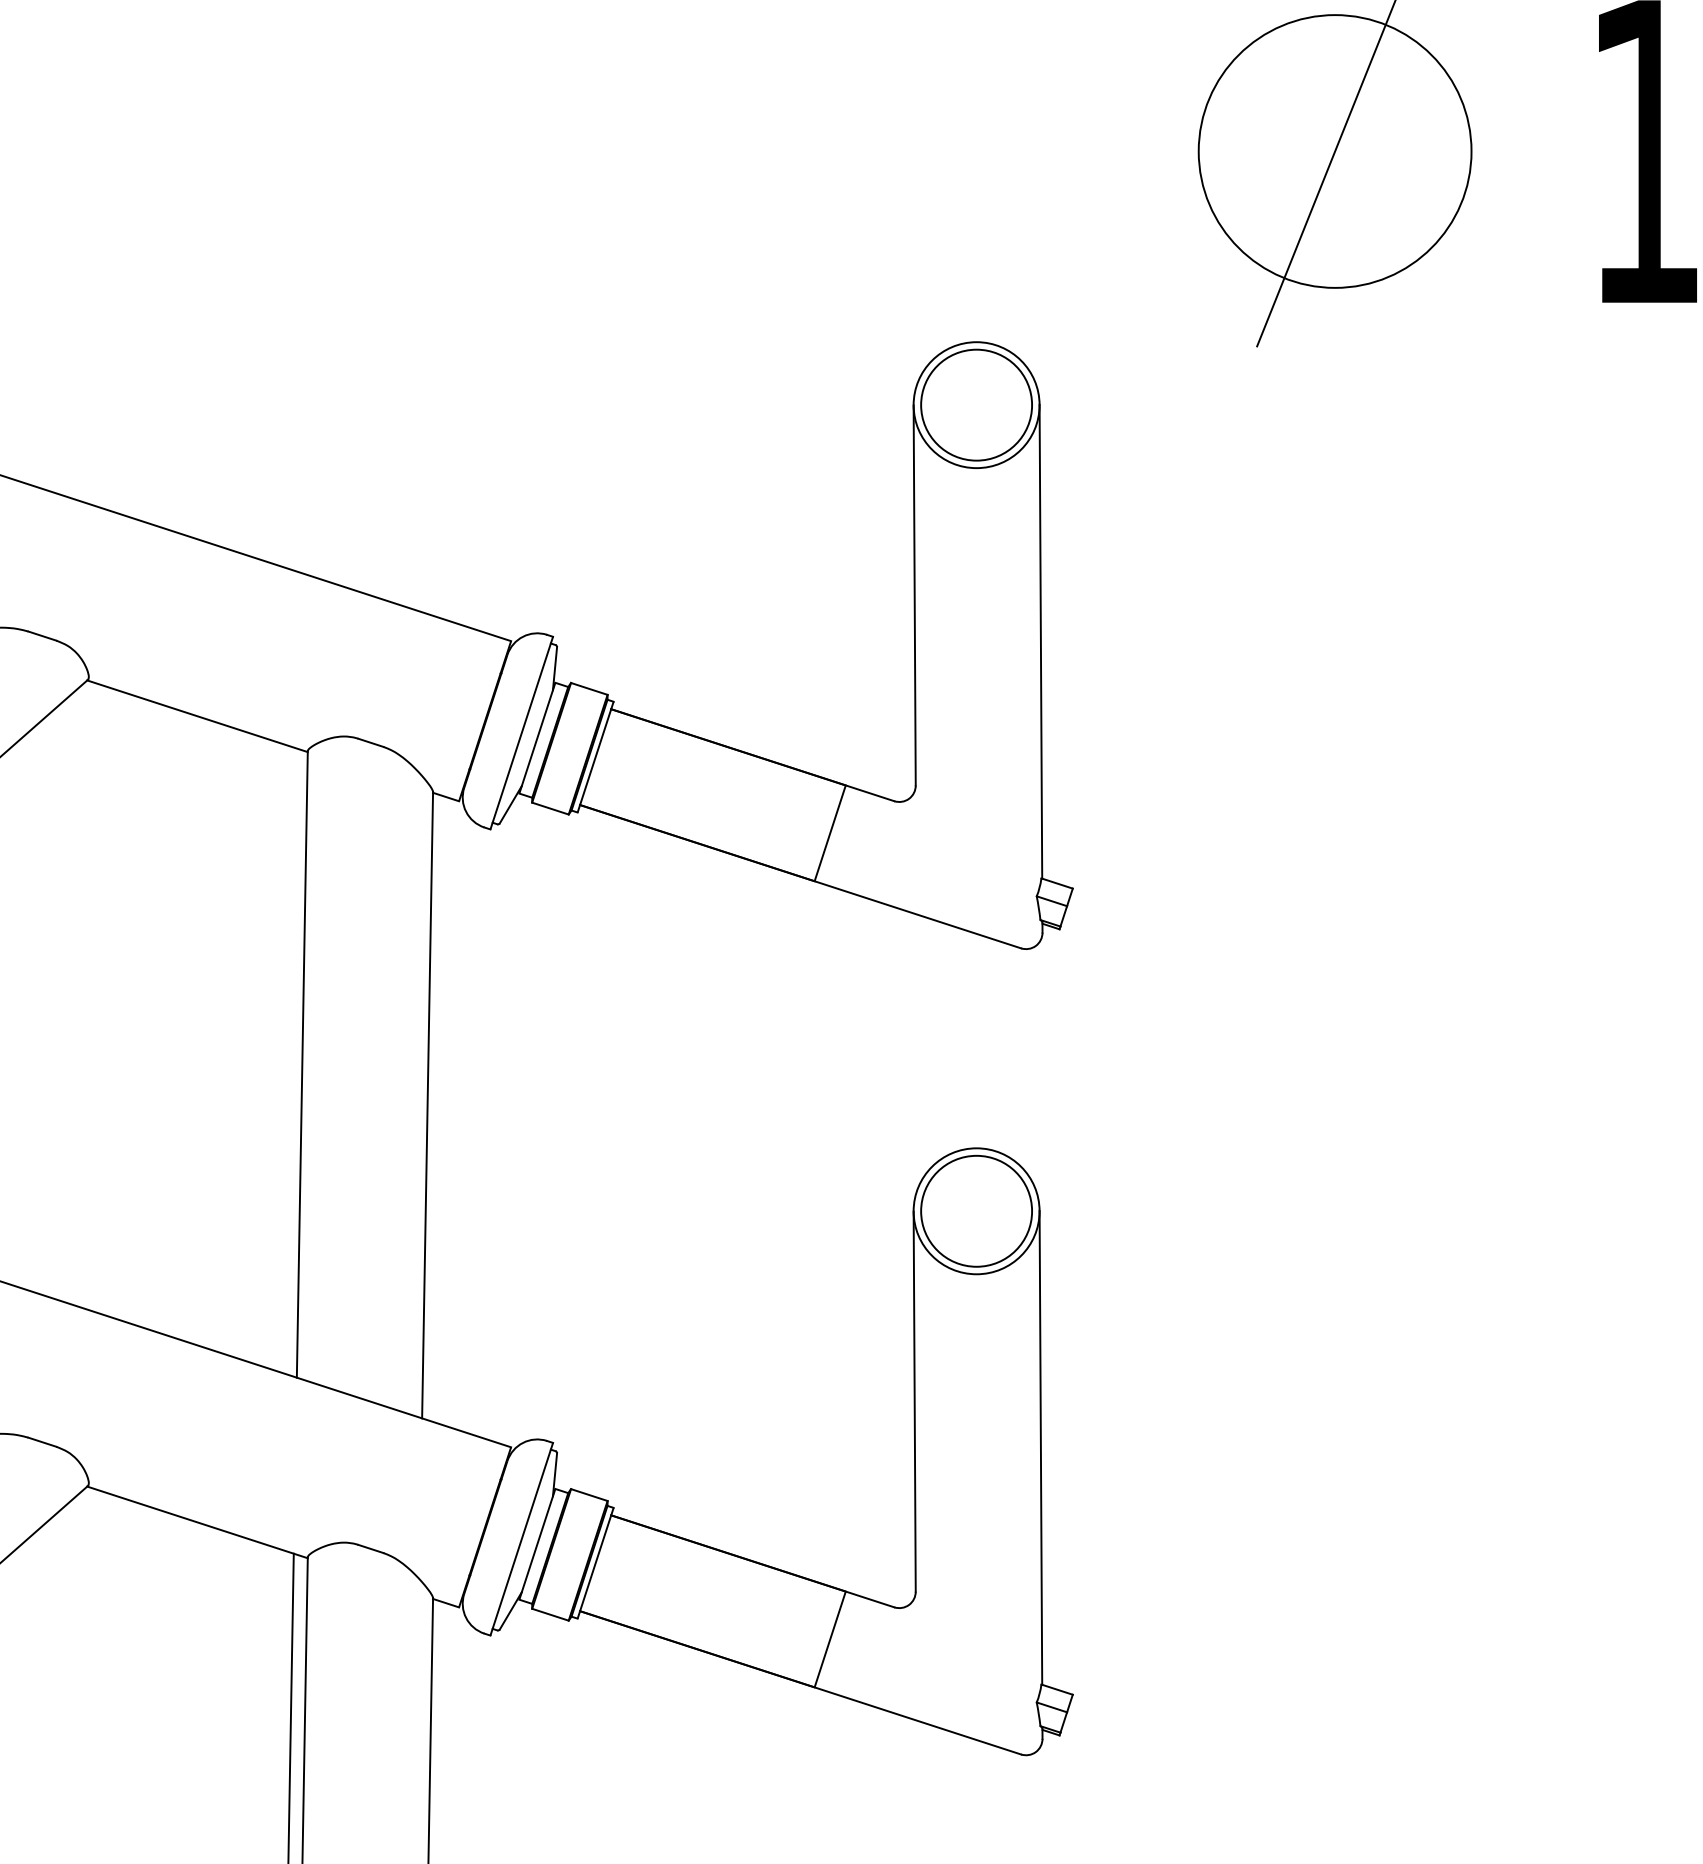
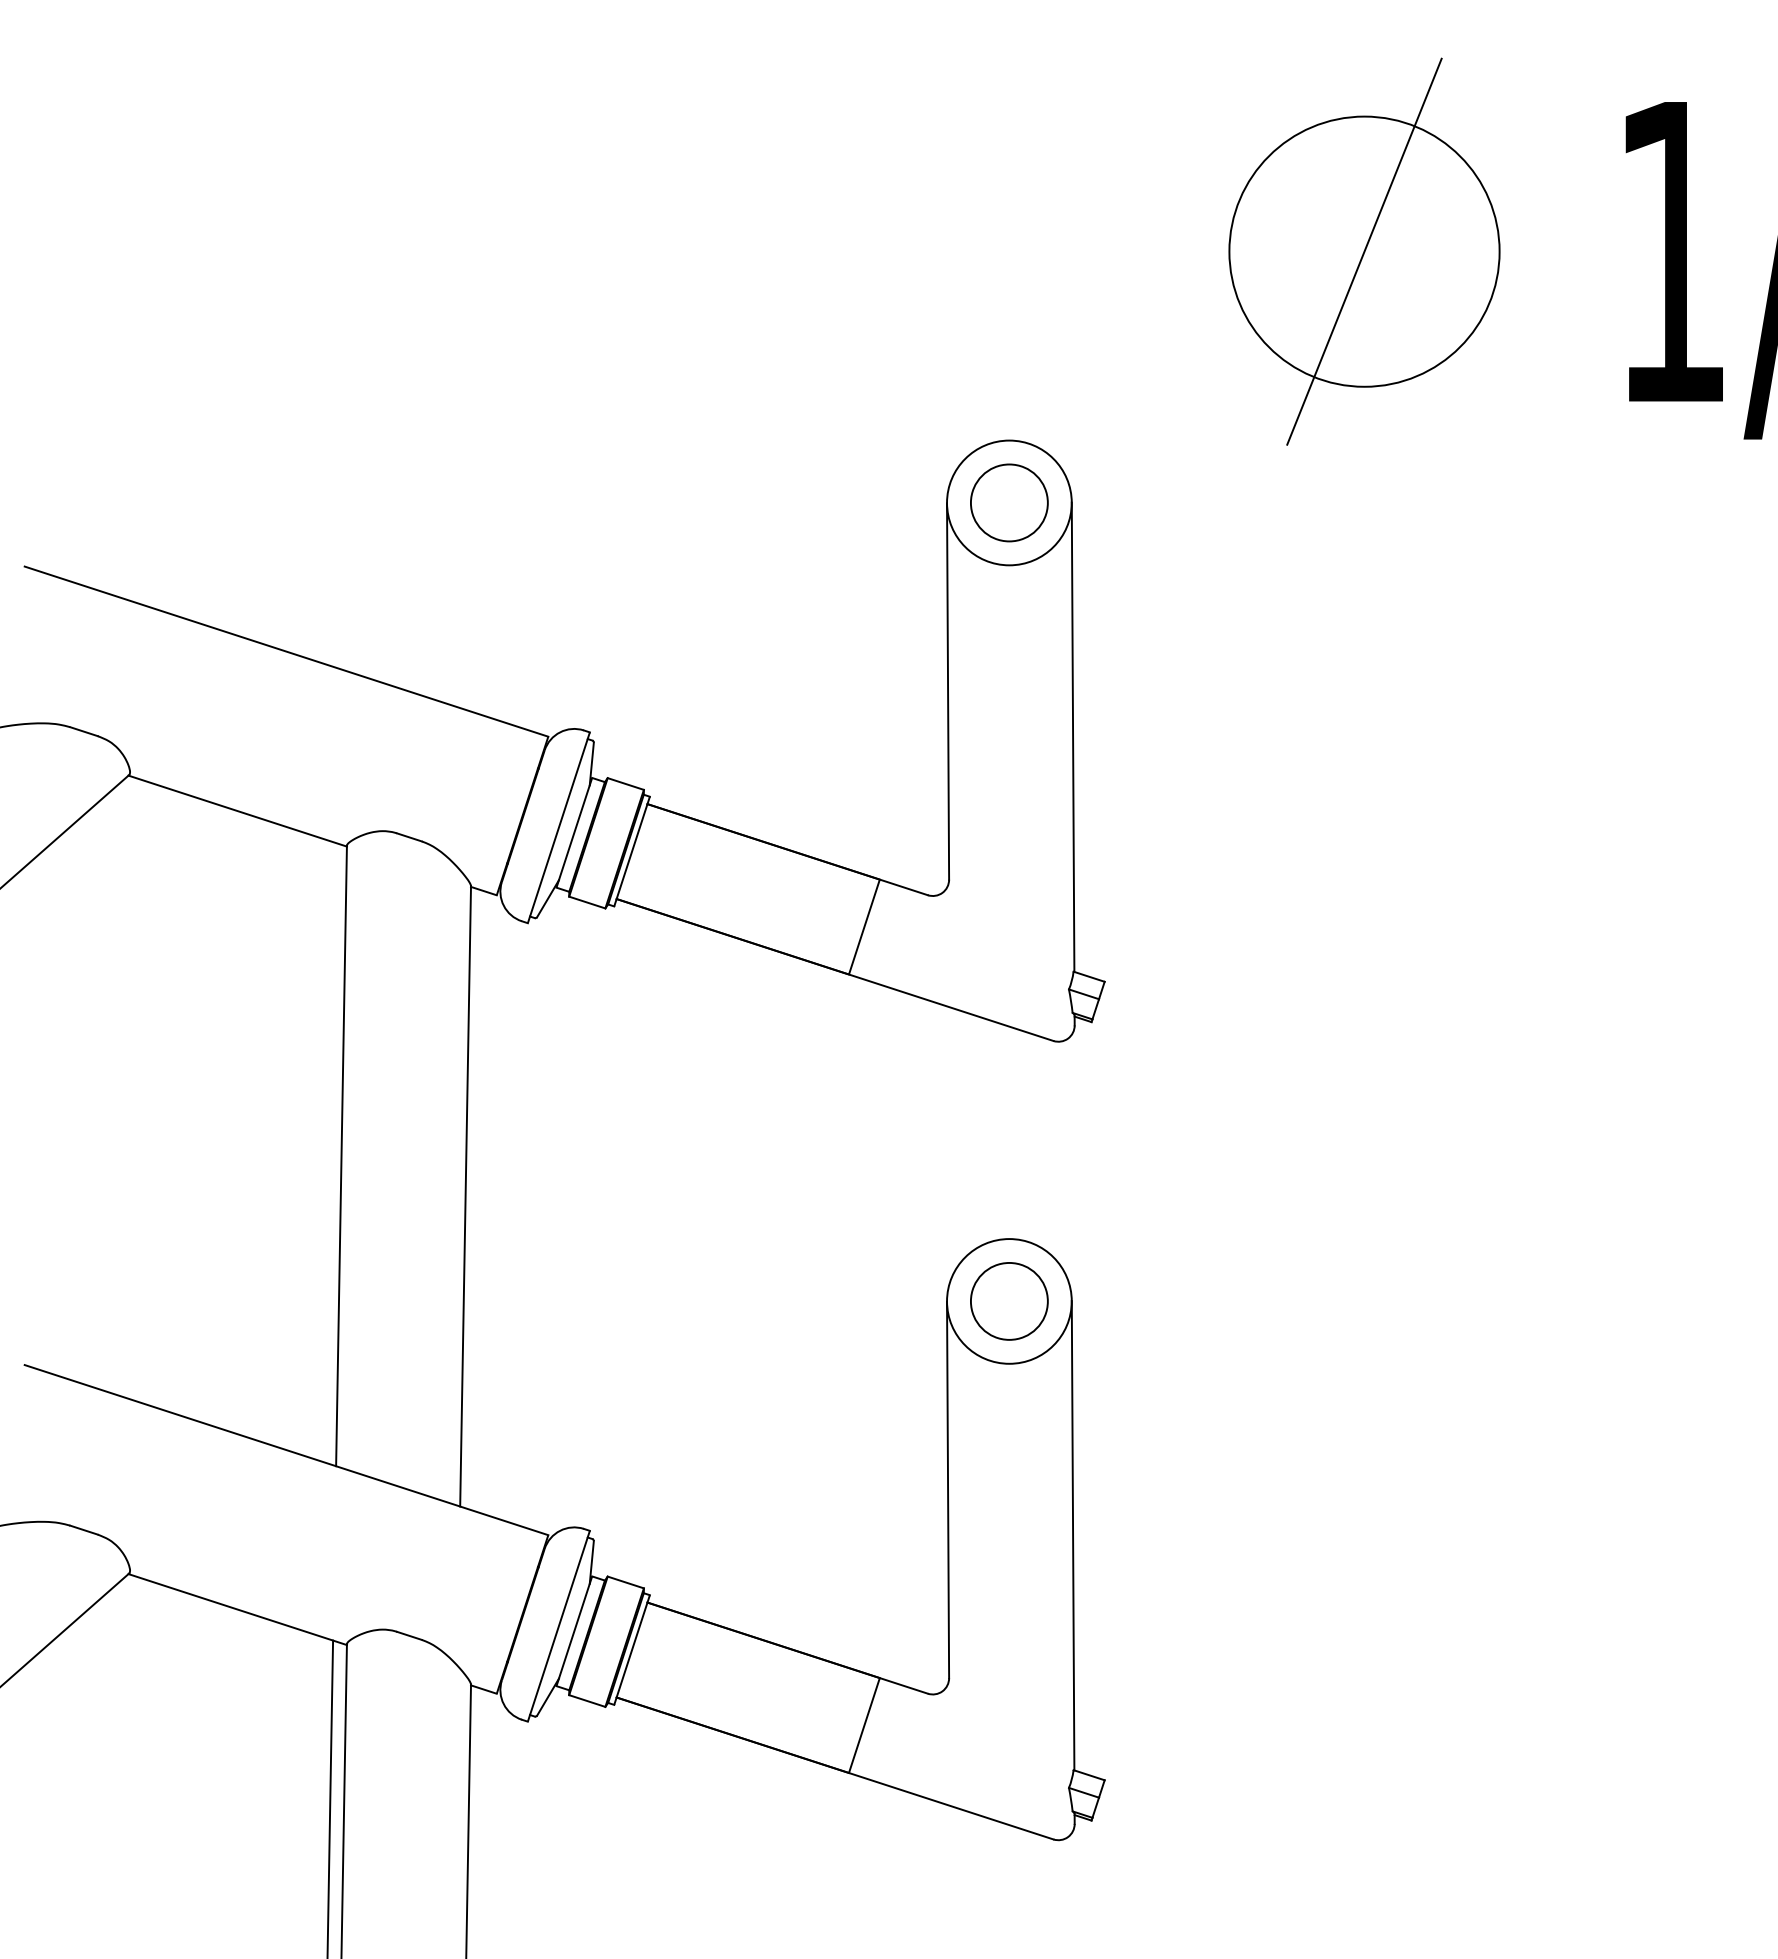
circle: (976, 404) -> (1009, 502), size x0.7
circle: (976, 1211) -> (1009, 1301), size x0.7

